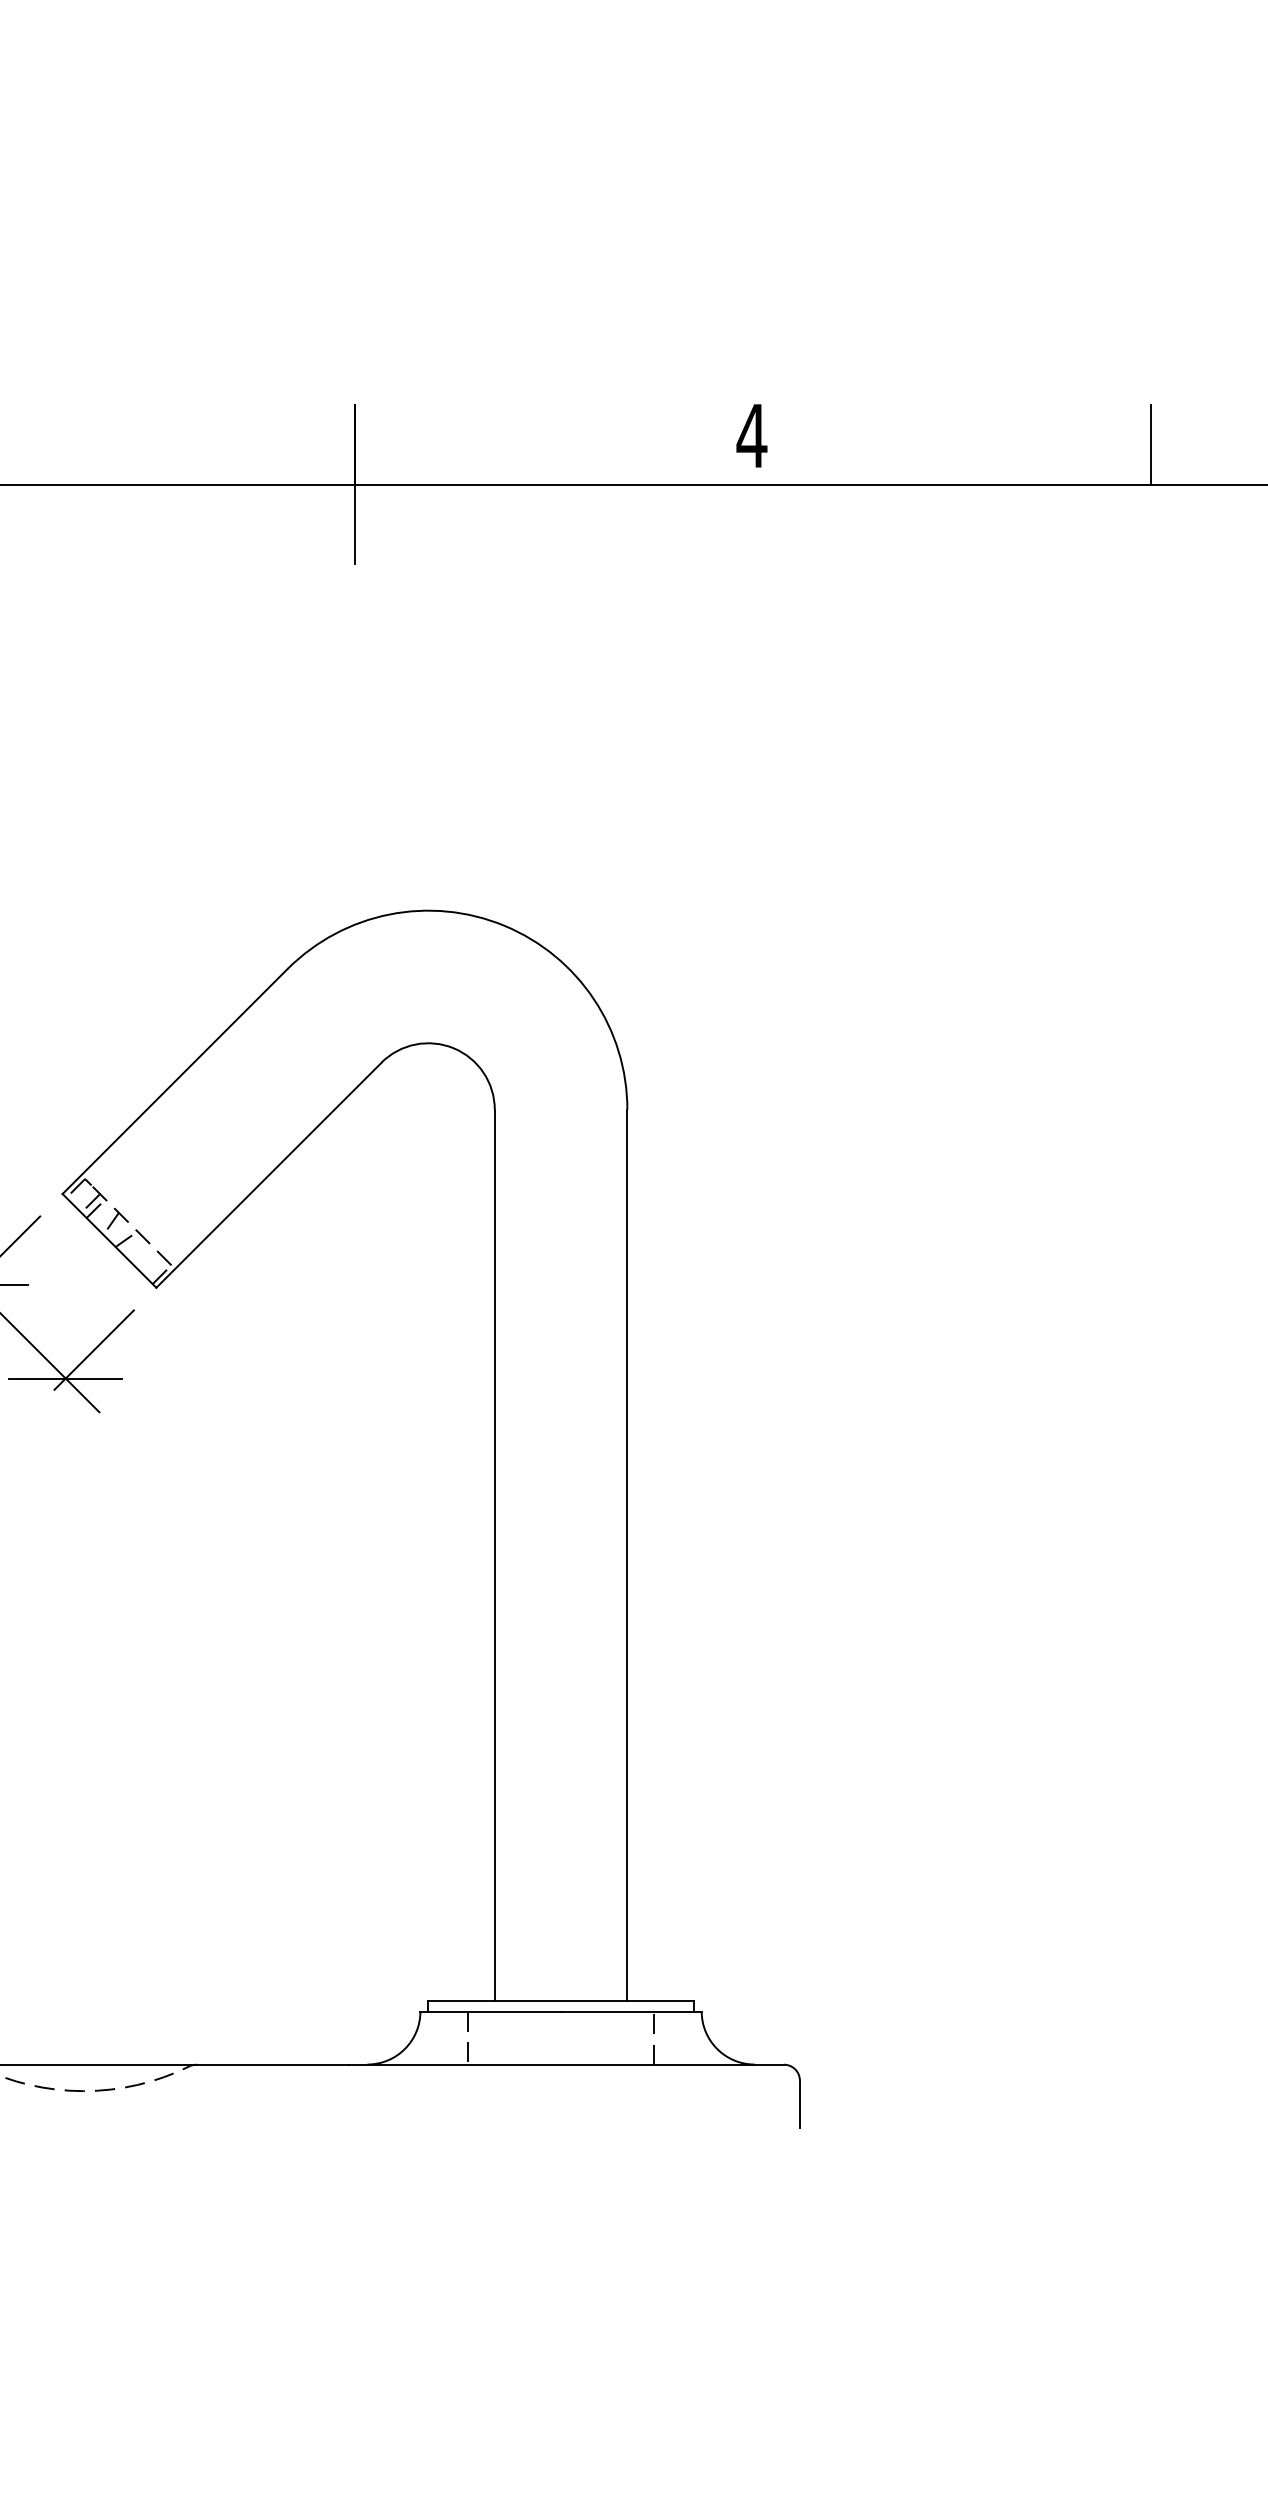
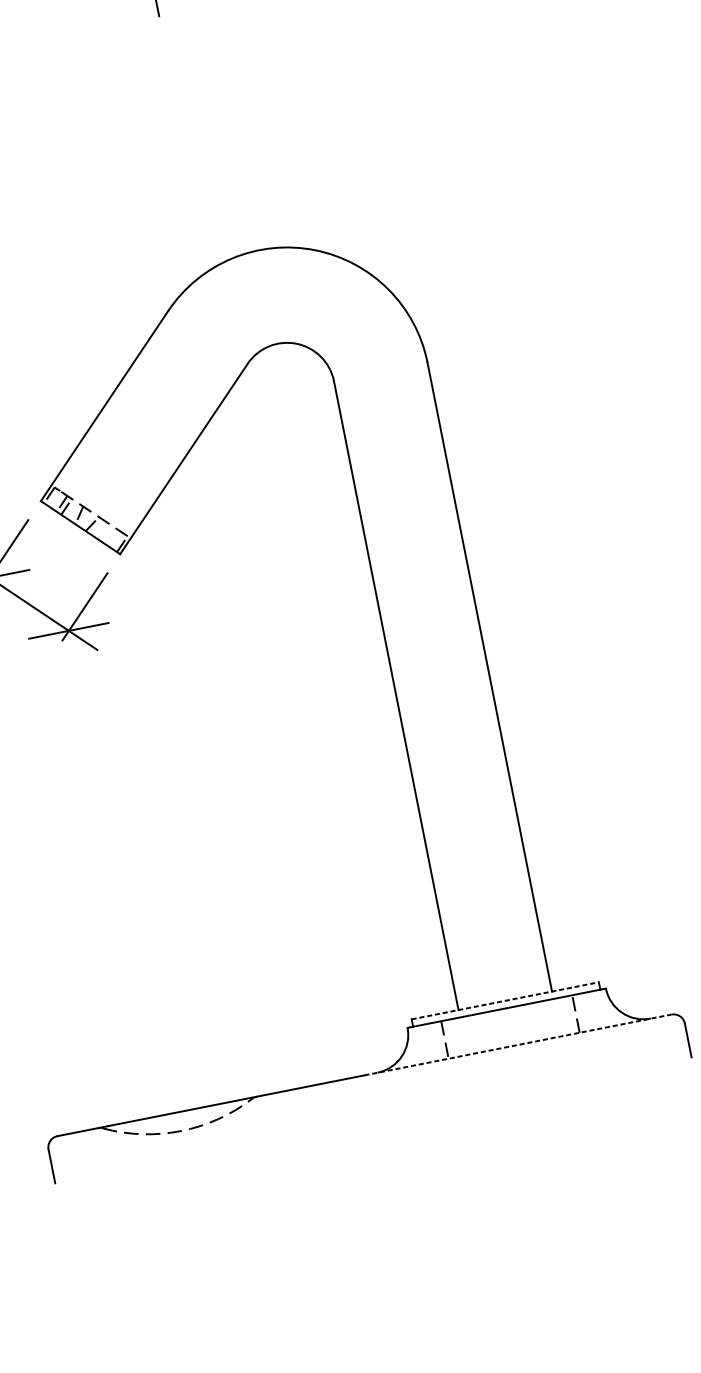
line: (561, 2001) -> (505, 1001), solid -> dashed
line: (566, 2064) -> (517, 1044), solid -> dashed

